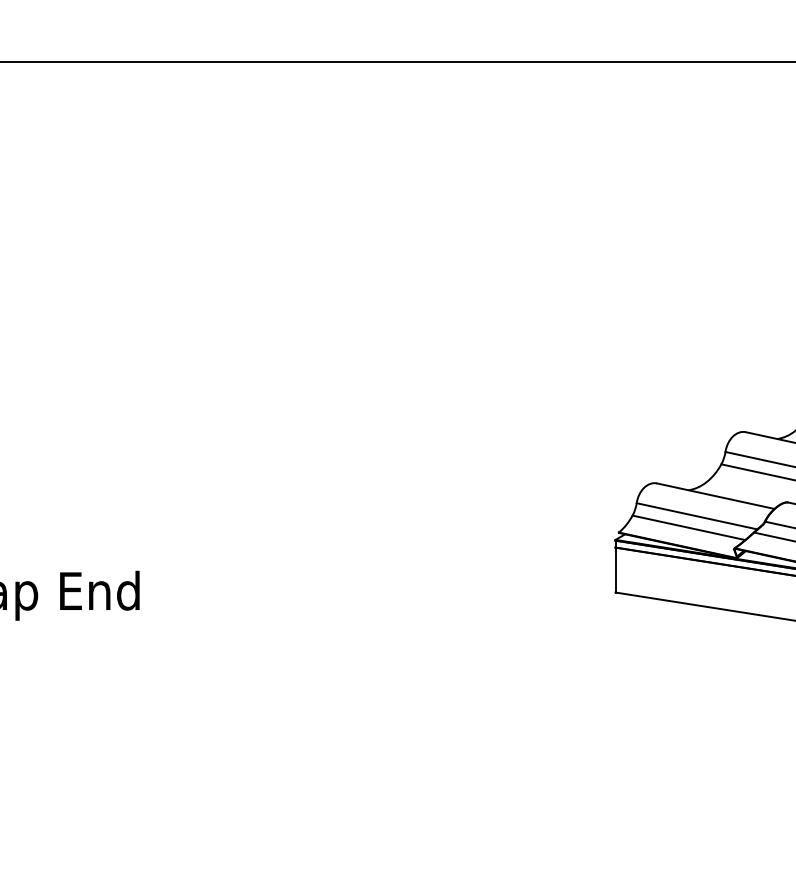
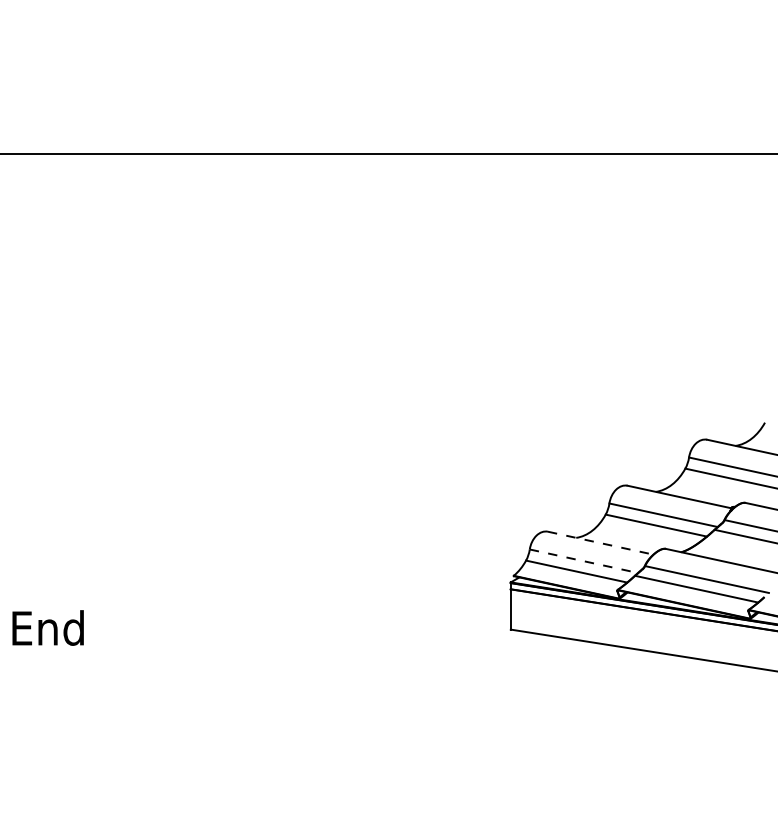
line: (715, 496) -> (600, 543), solid -> dashed
line: (697, 516) -> (584, 561), solid -> dashed

